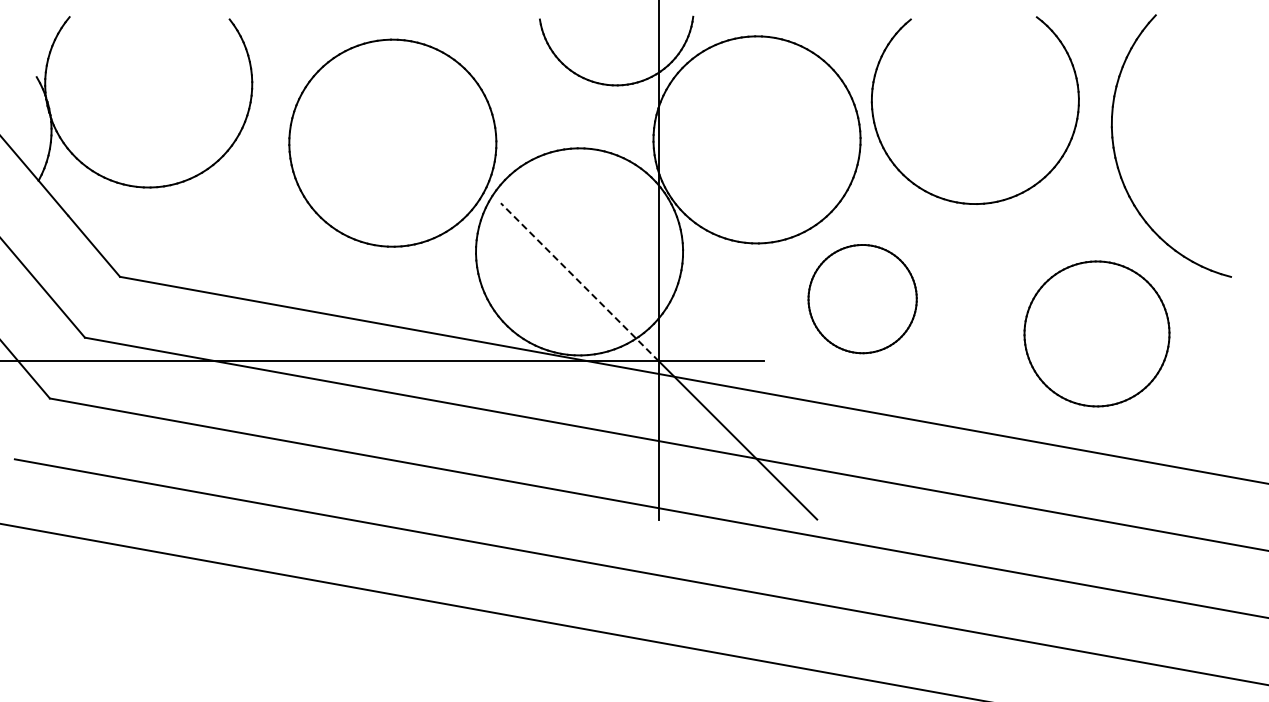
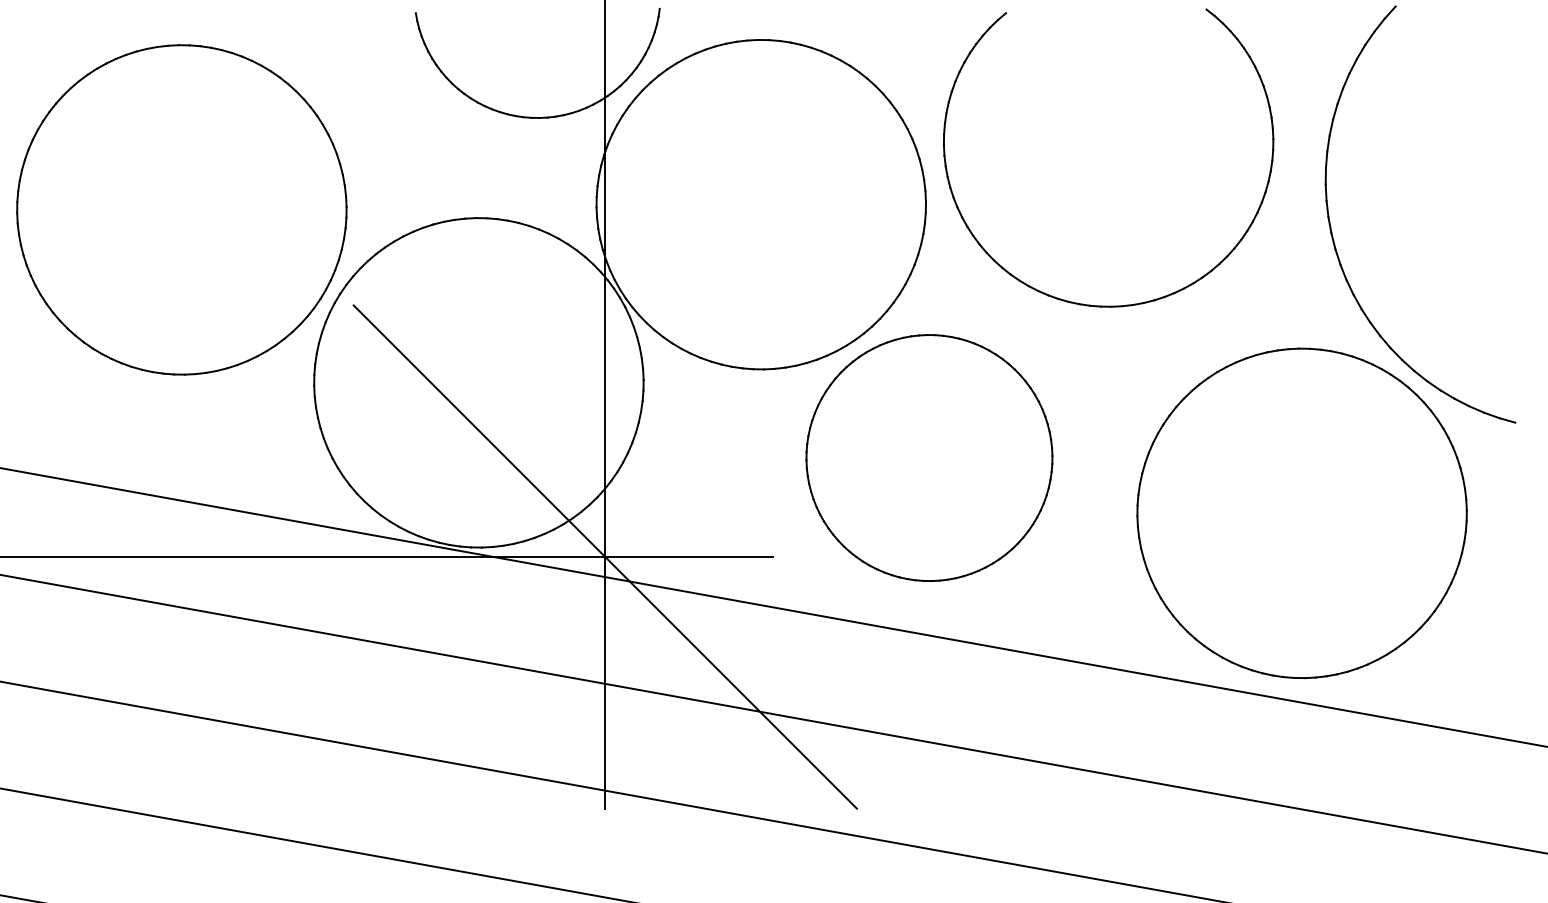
line: (579, 282) -> (478, 431), dashed -> solid
part: (862, 298) -> (929, 456), size x1.43
part: (1096, 333) -> (1301, 512), size x1.43

